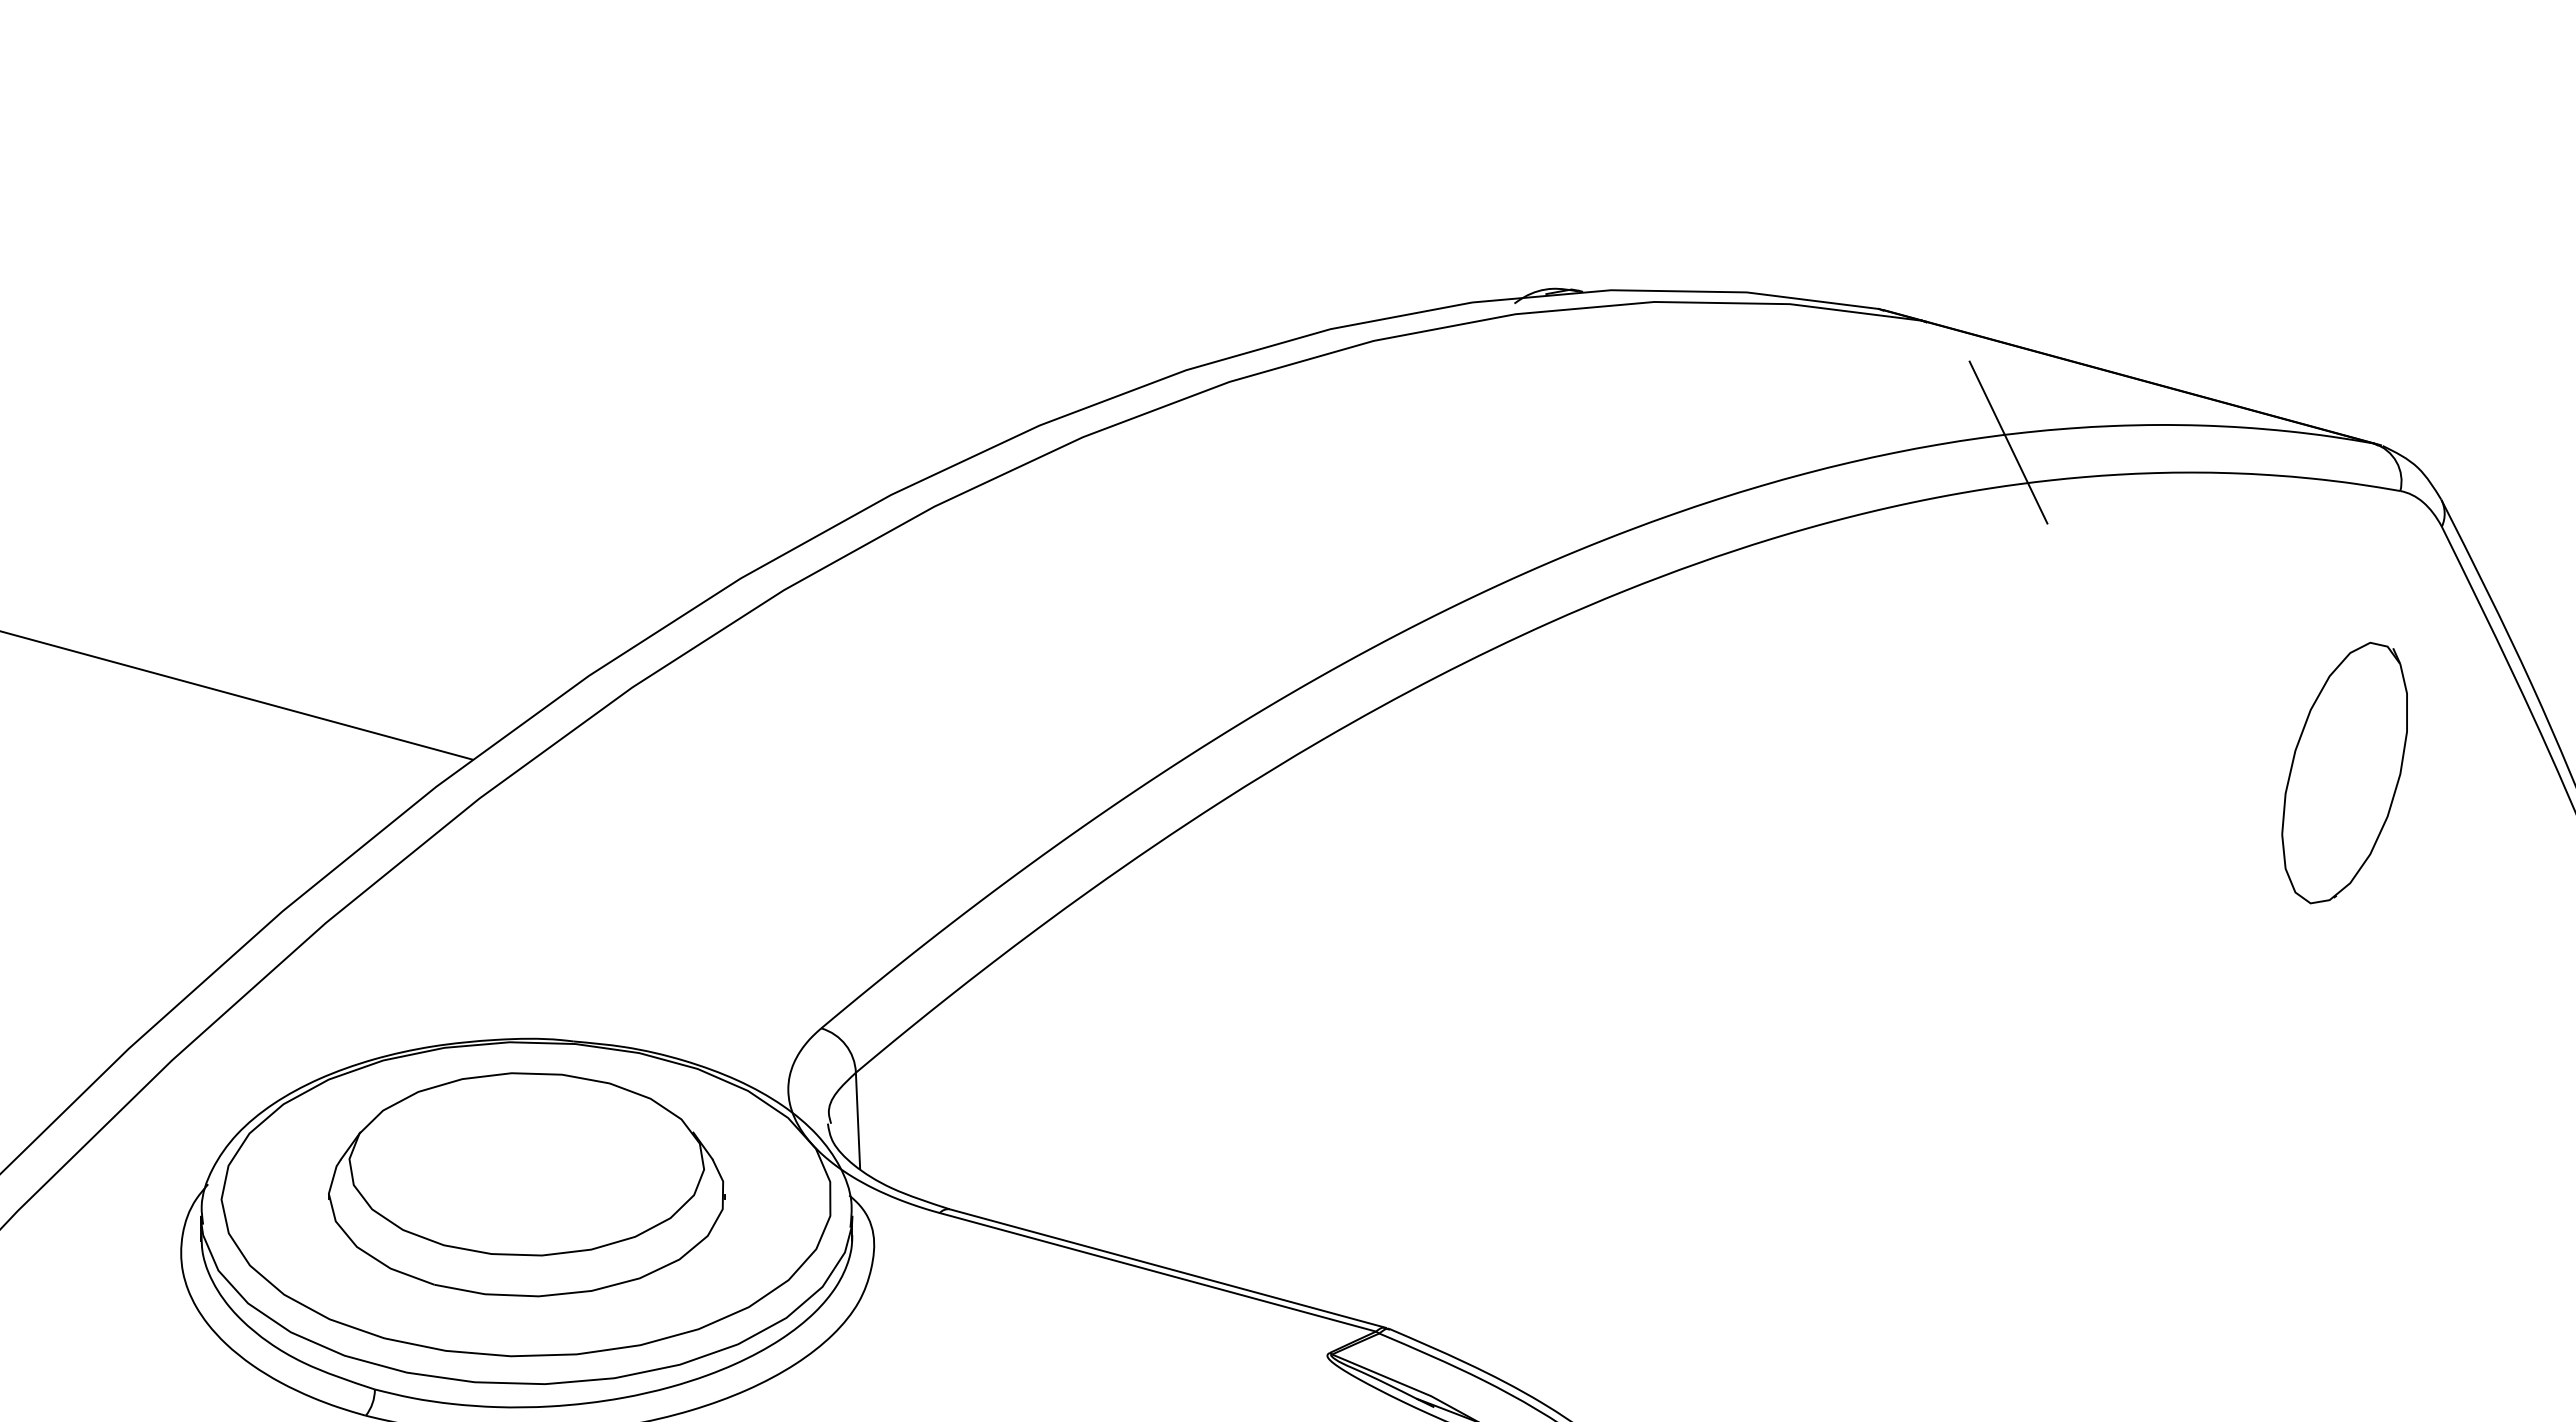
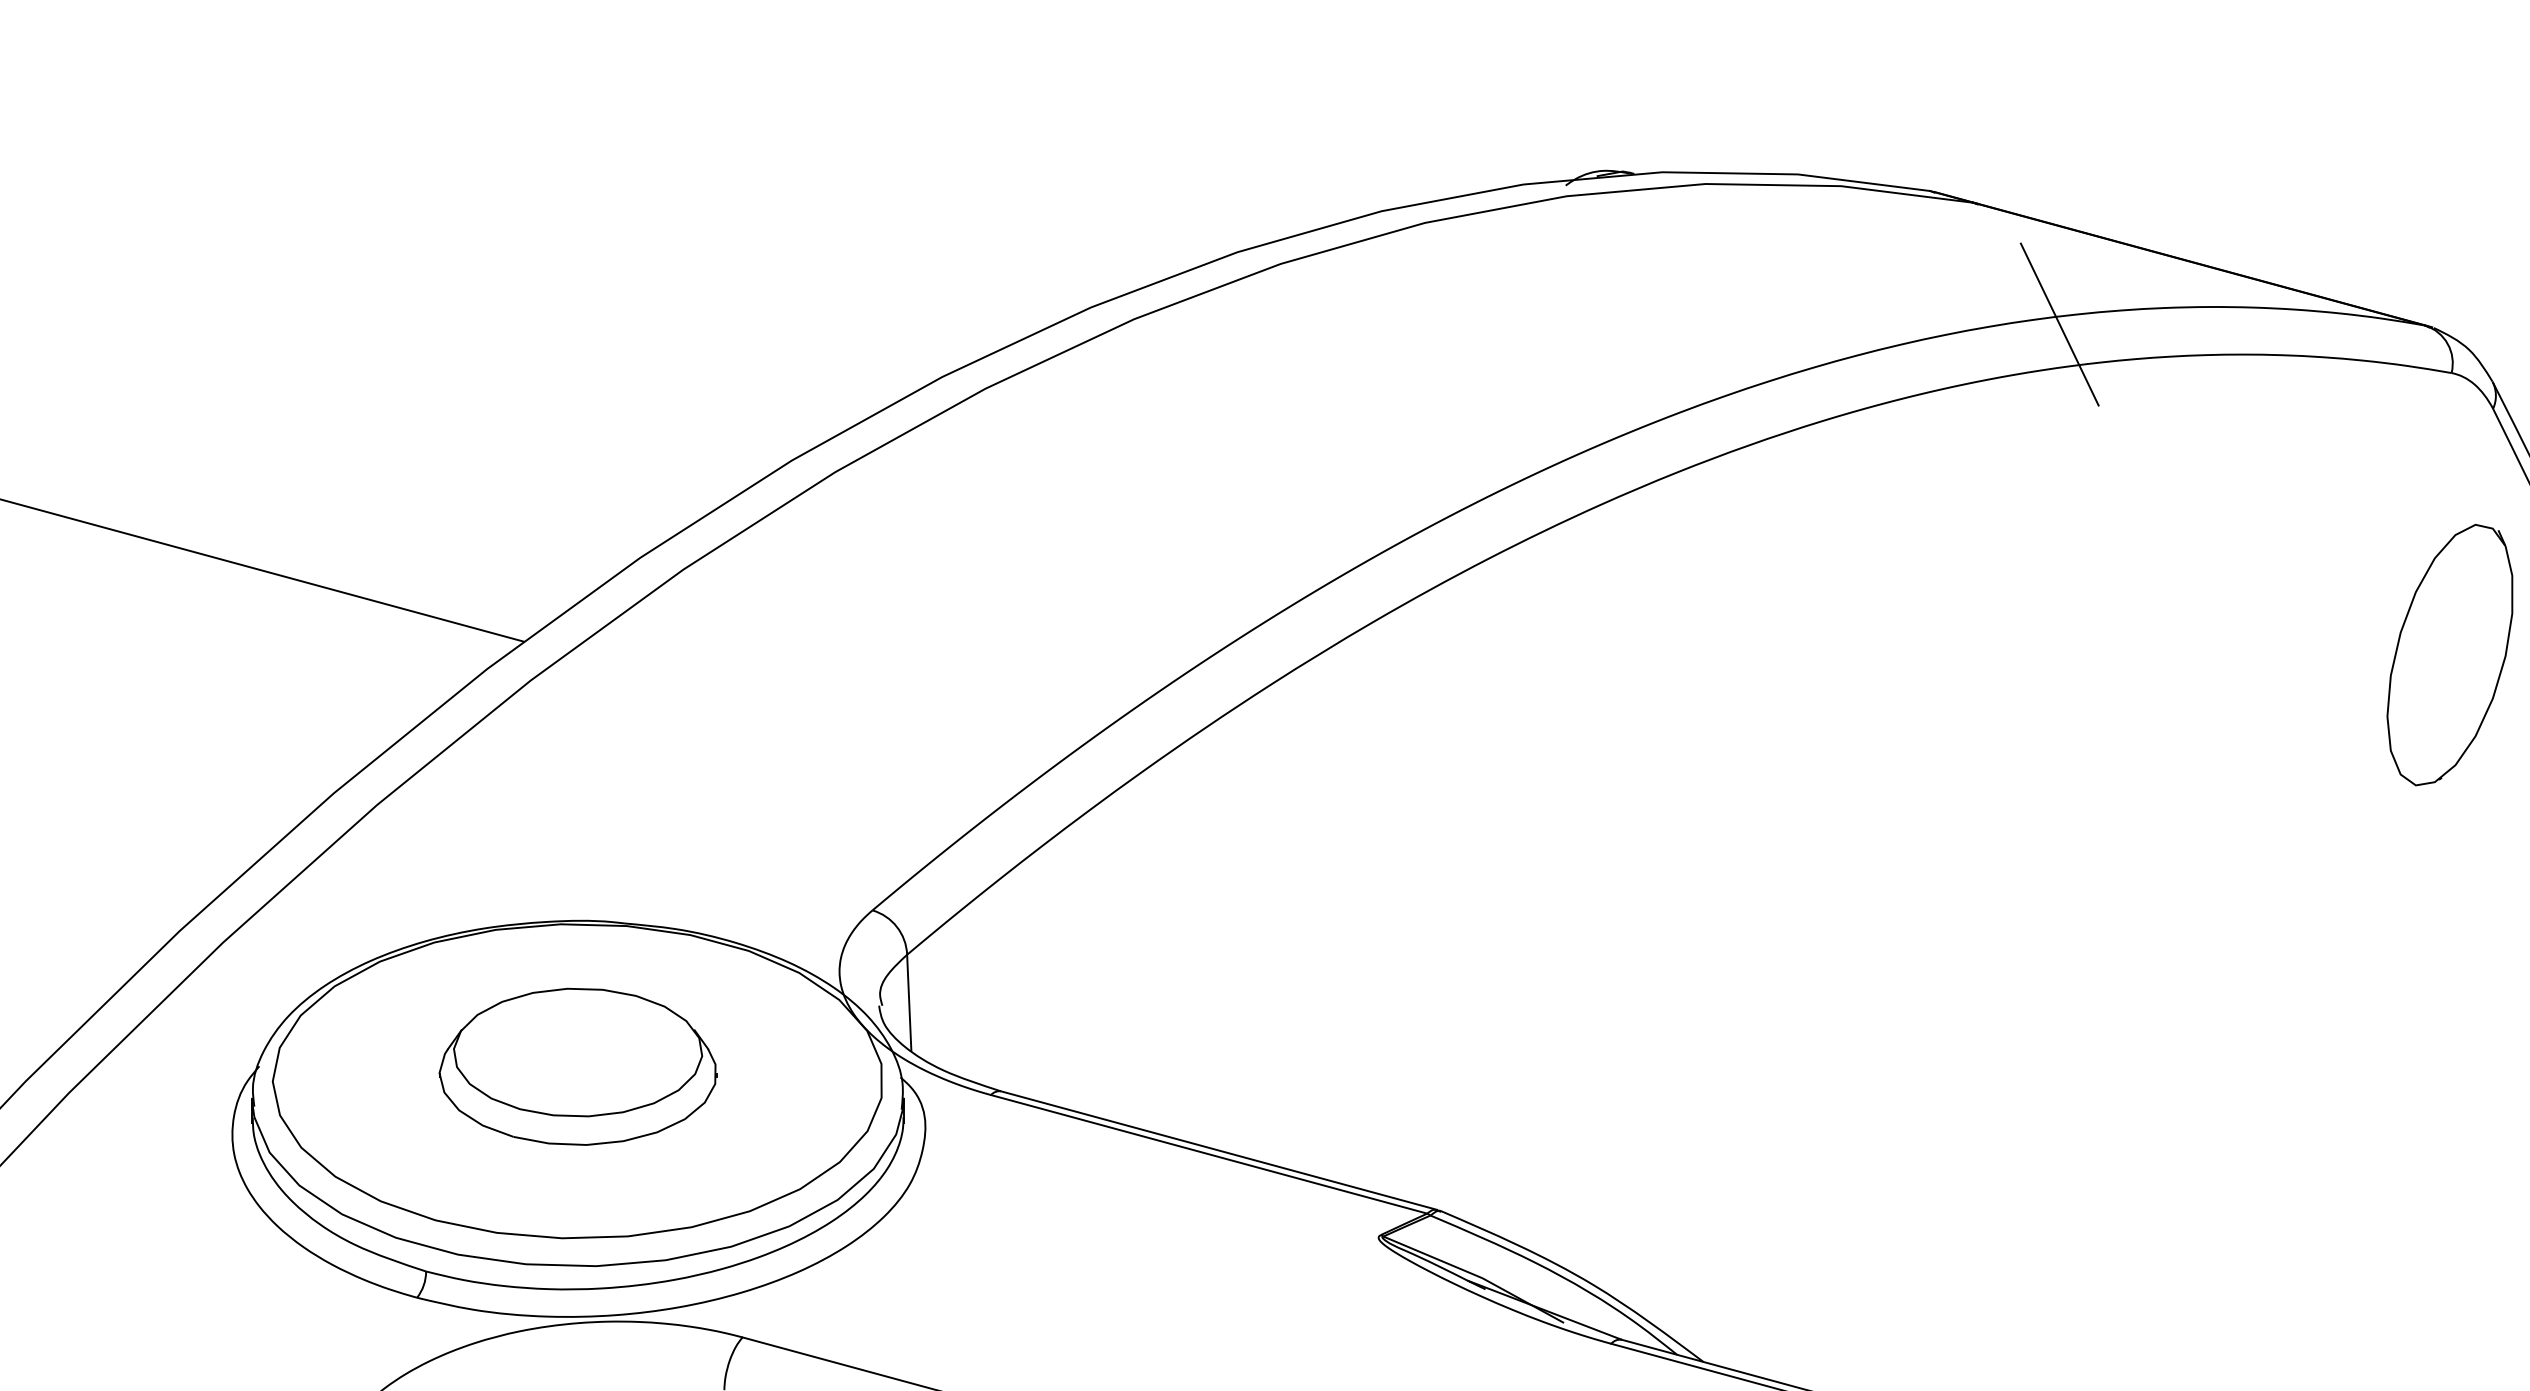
part: (2344, 772) -> (2449, 654), moved
part: (526, 1184) -> (577, 1066), size x0.7

